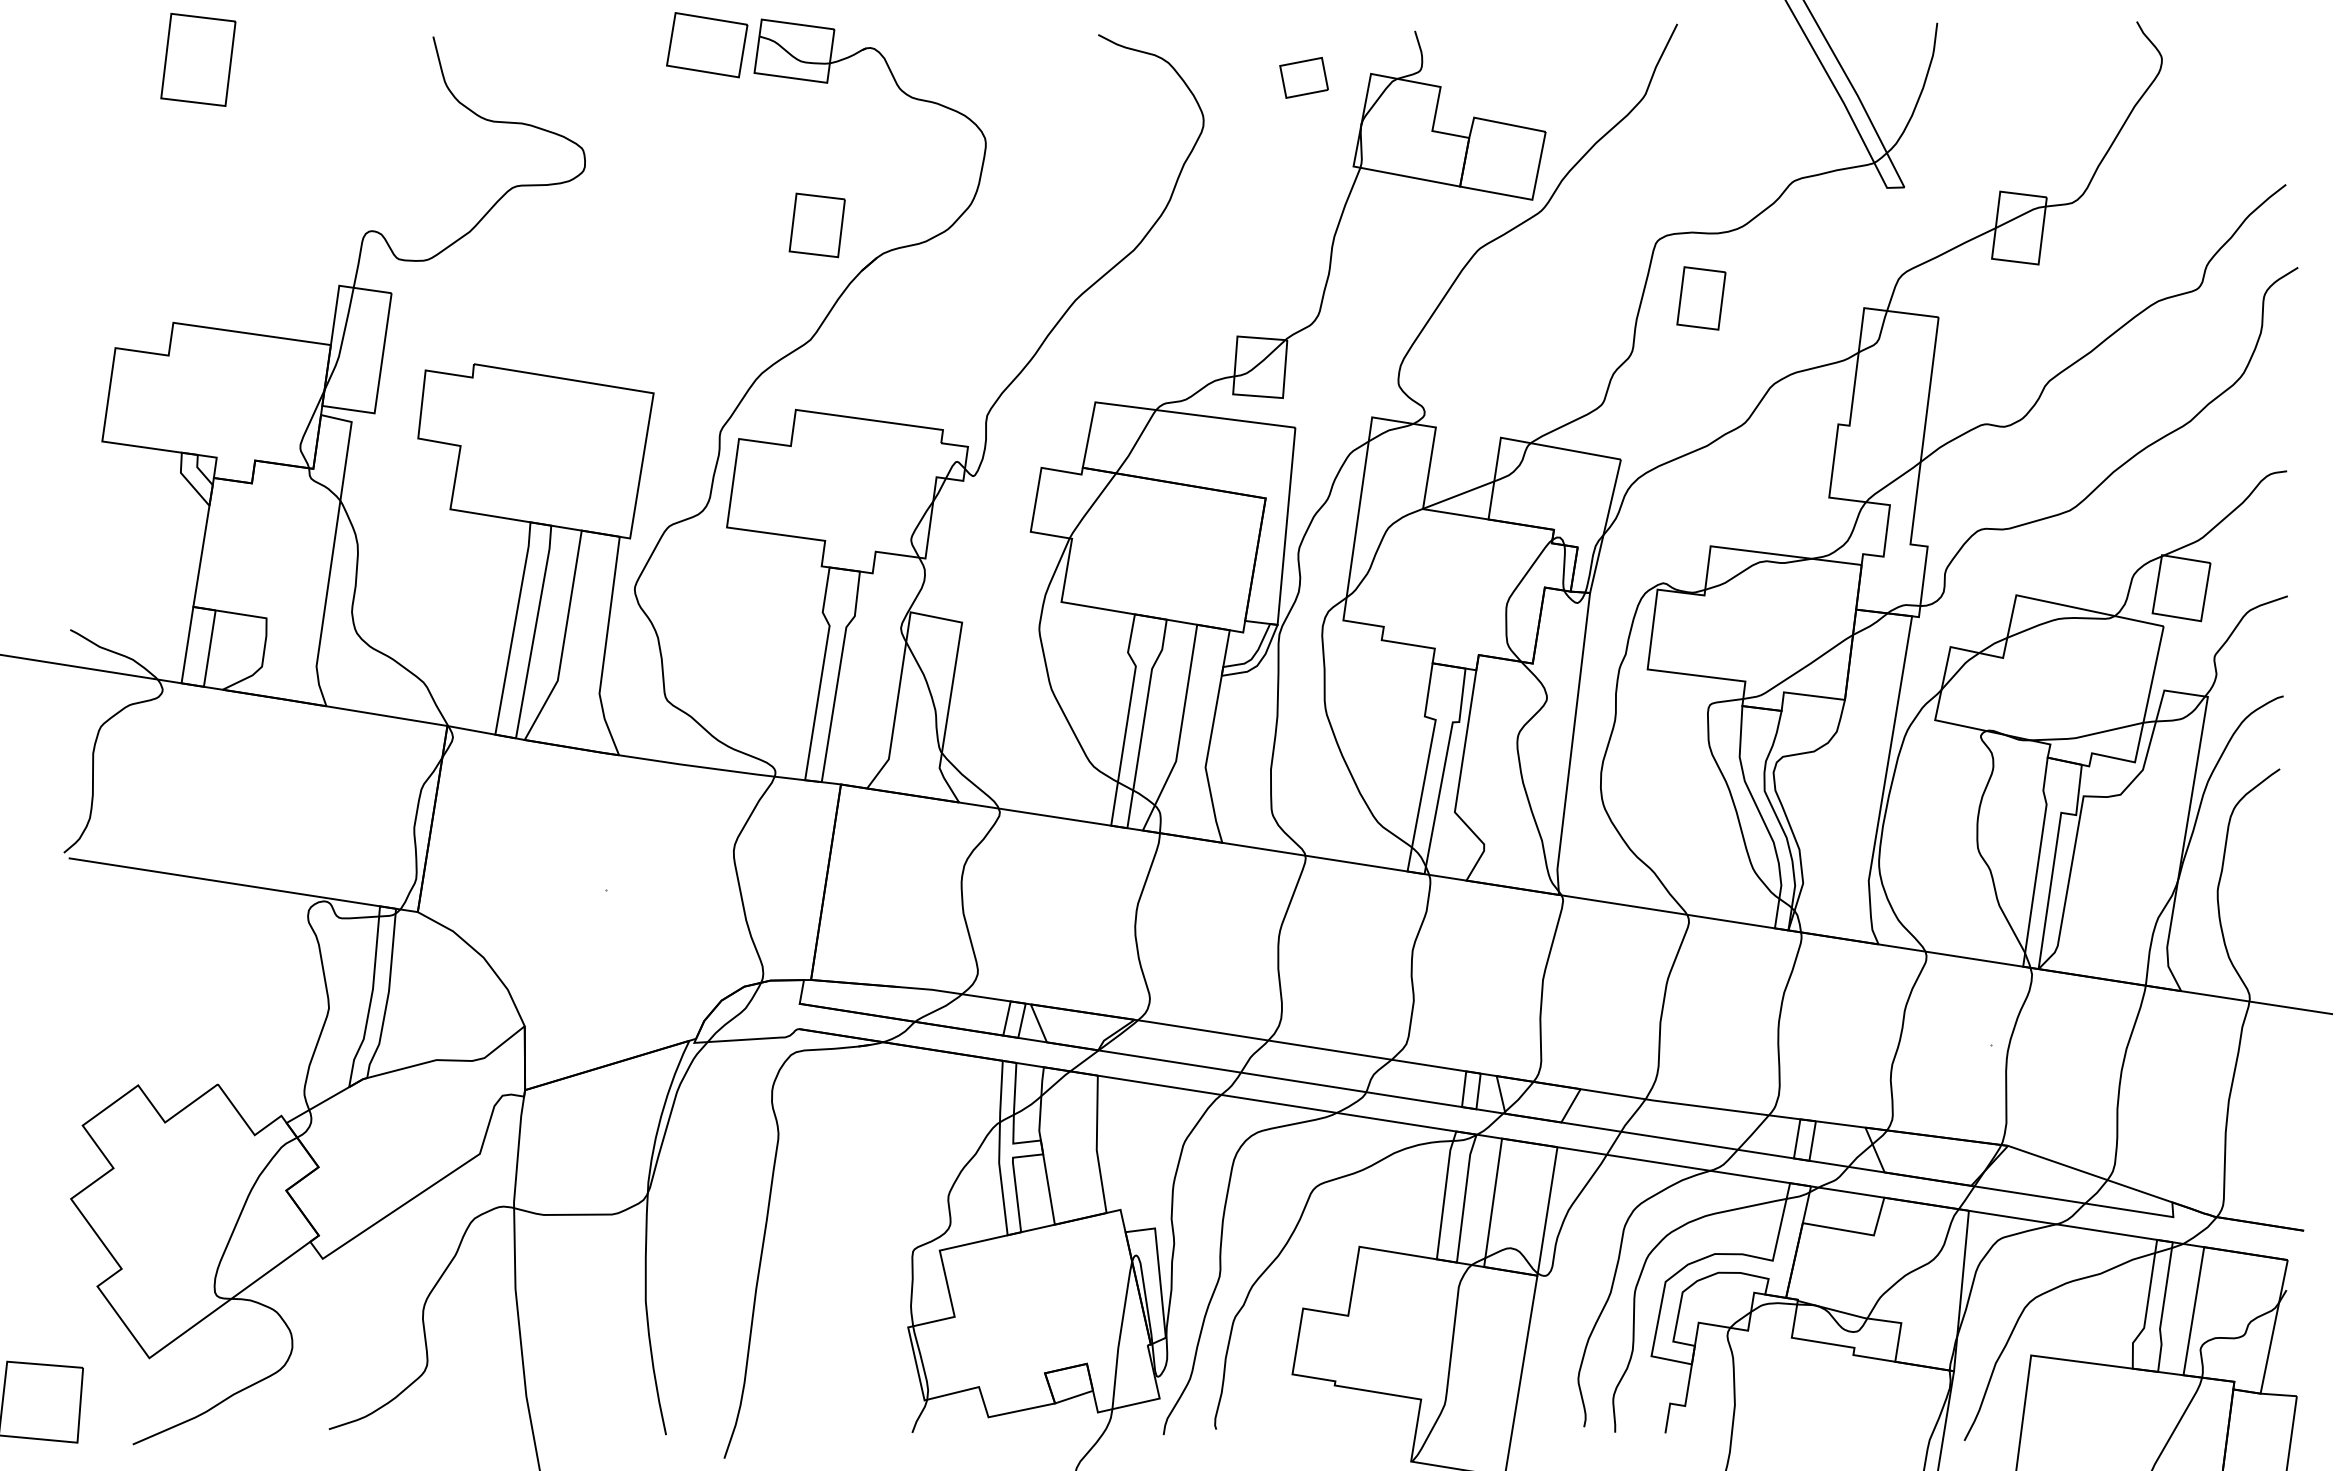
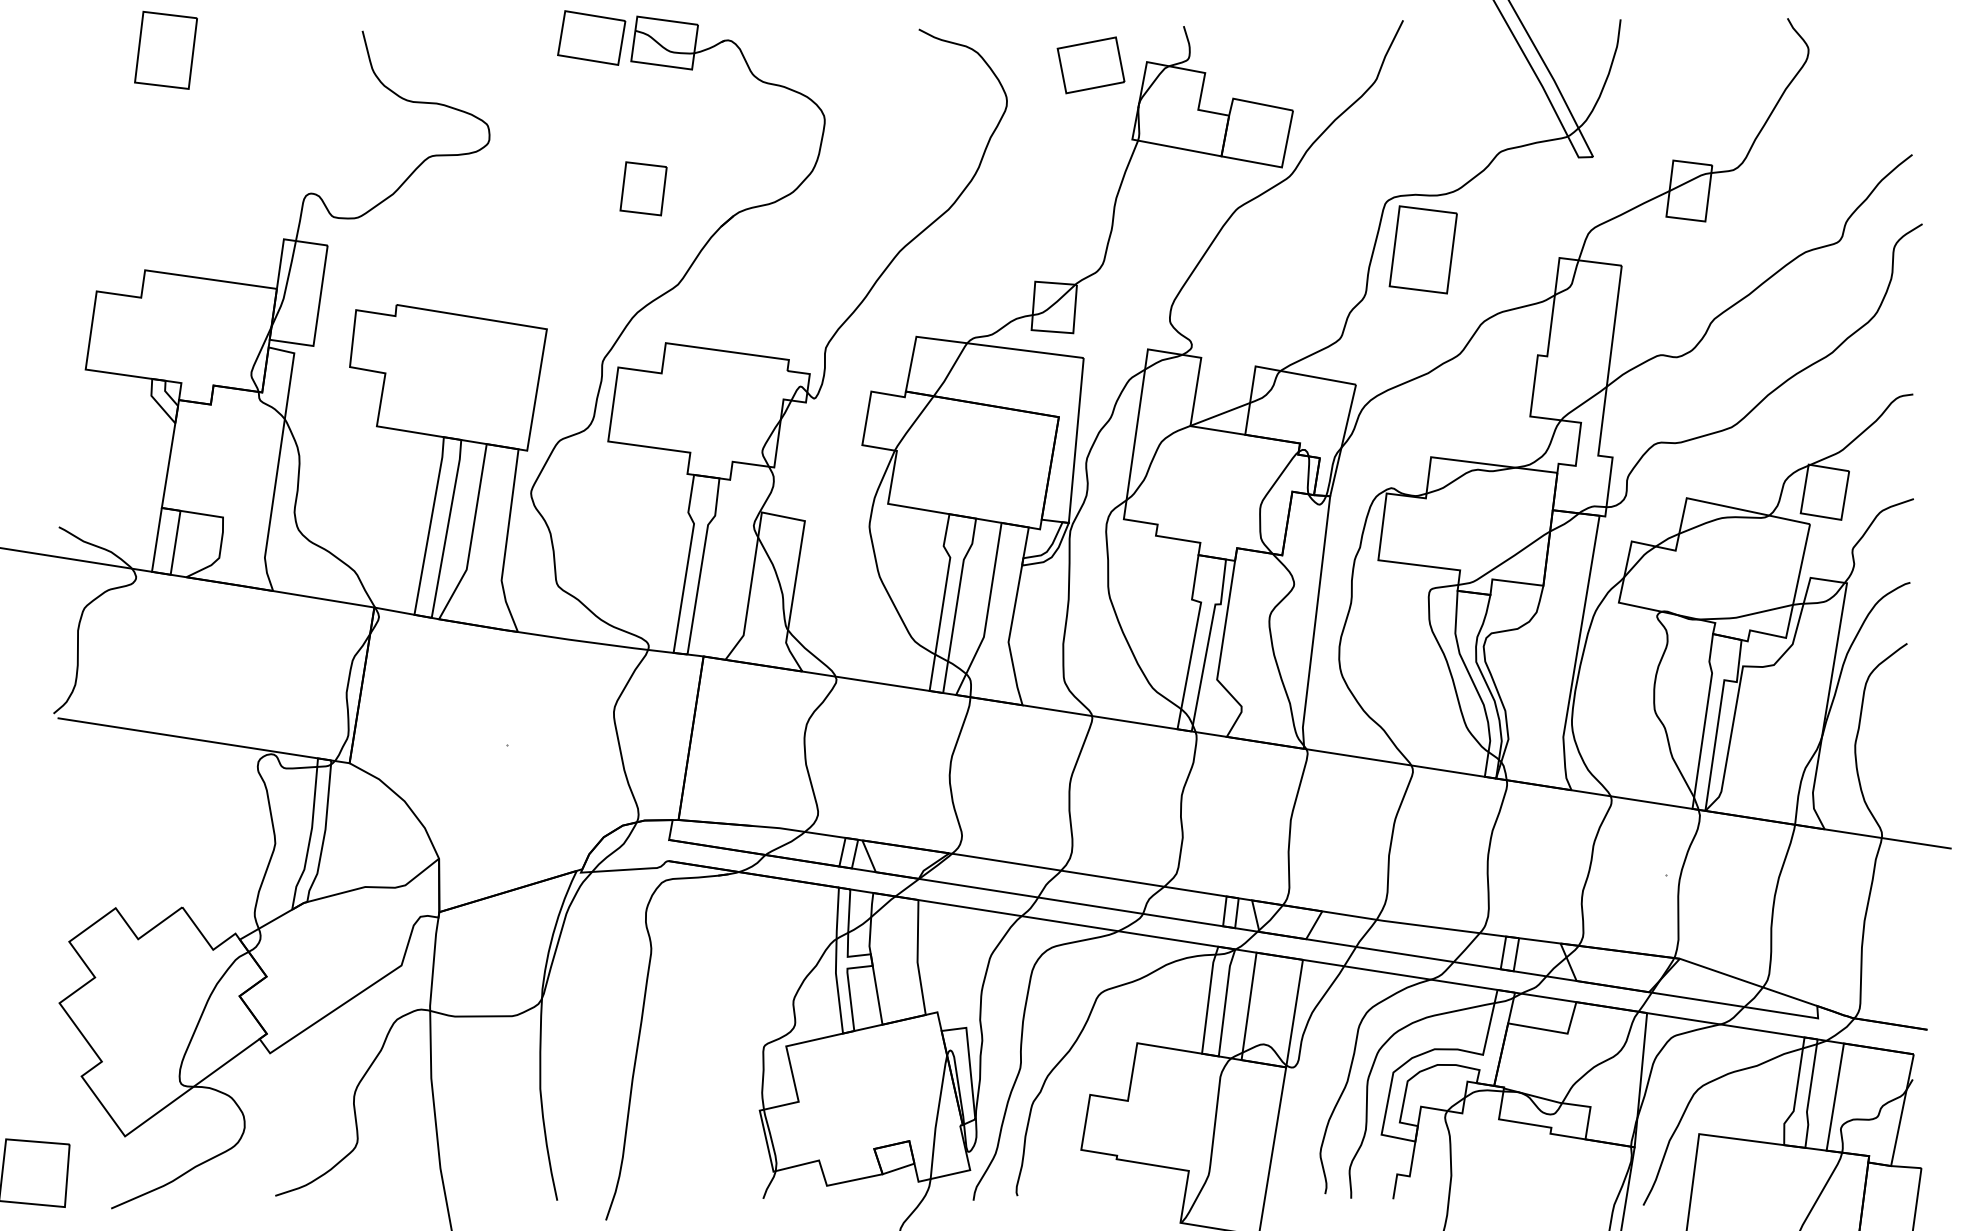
part: (1303, 77) -> (1090, 65), size x1.67
part: (816, 225) -> (642, 188), moved
part: (1701, 298) -> (1423, 249), size x1.67

